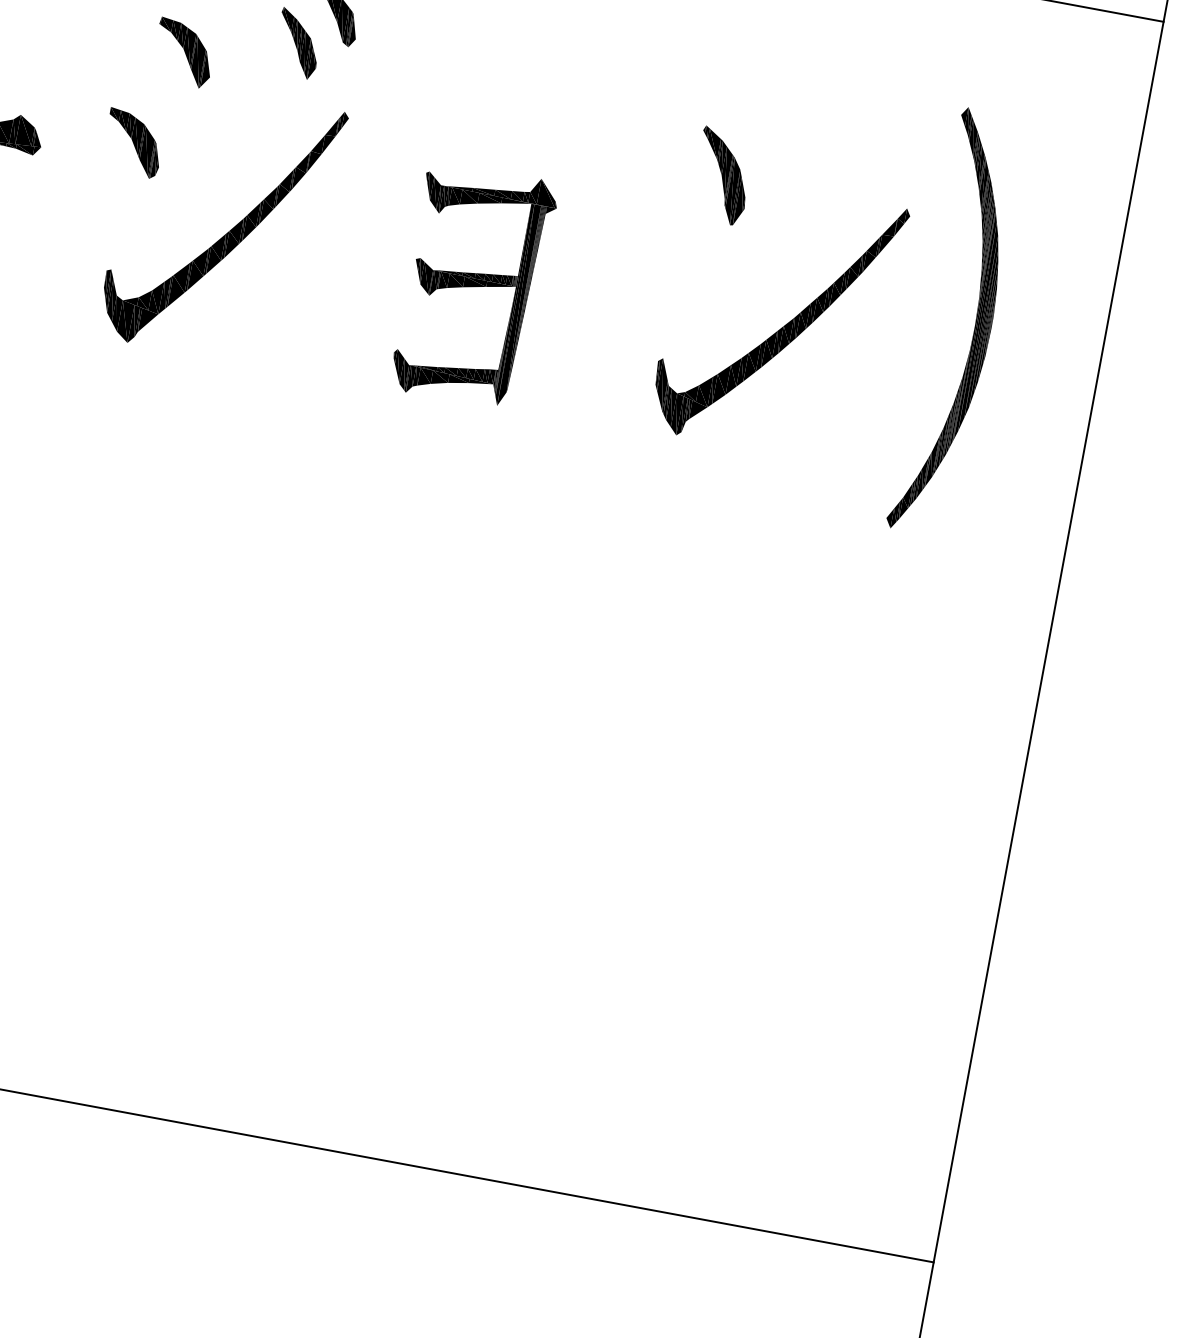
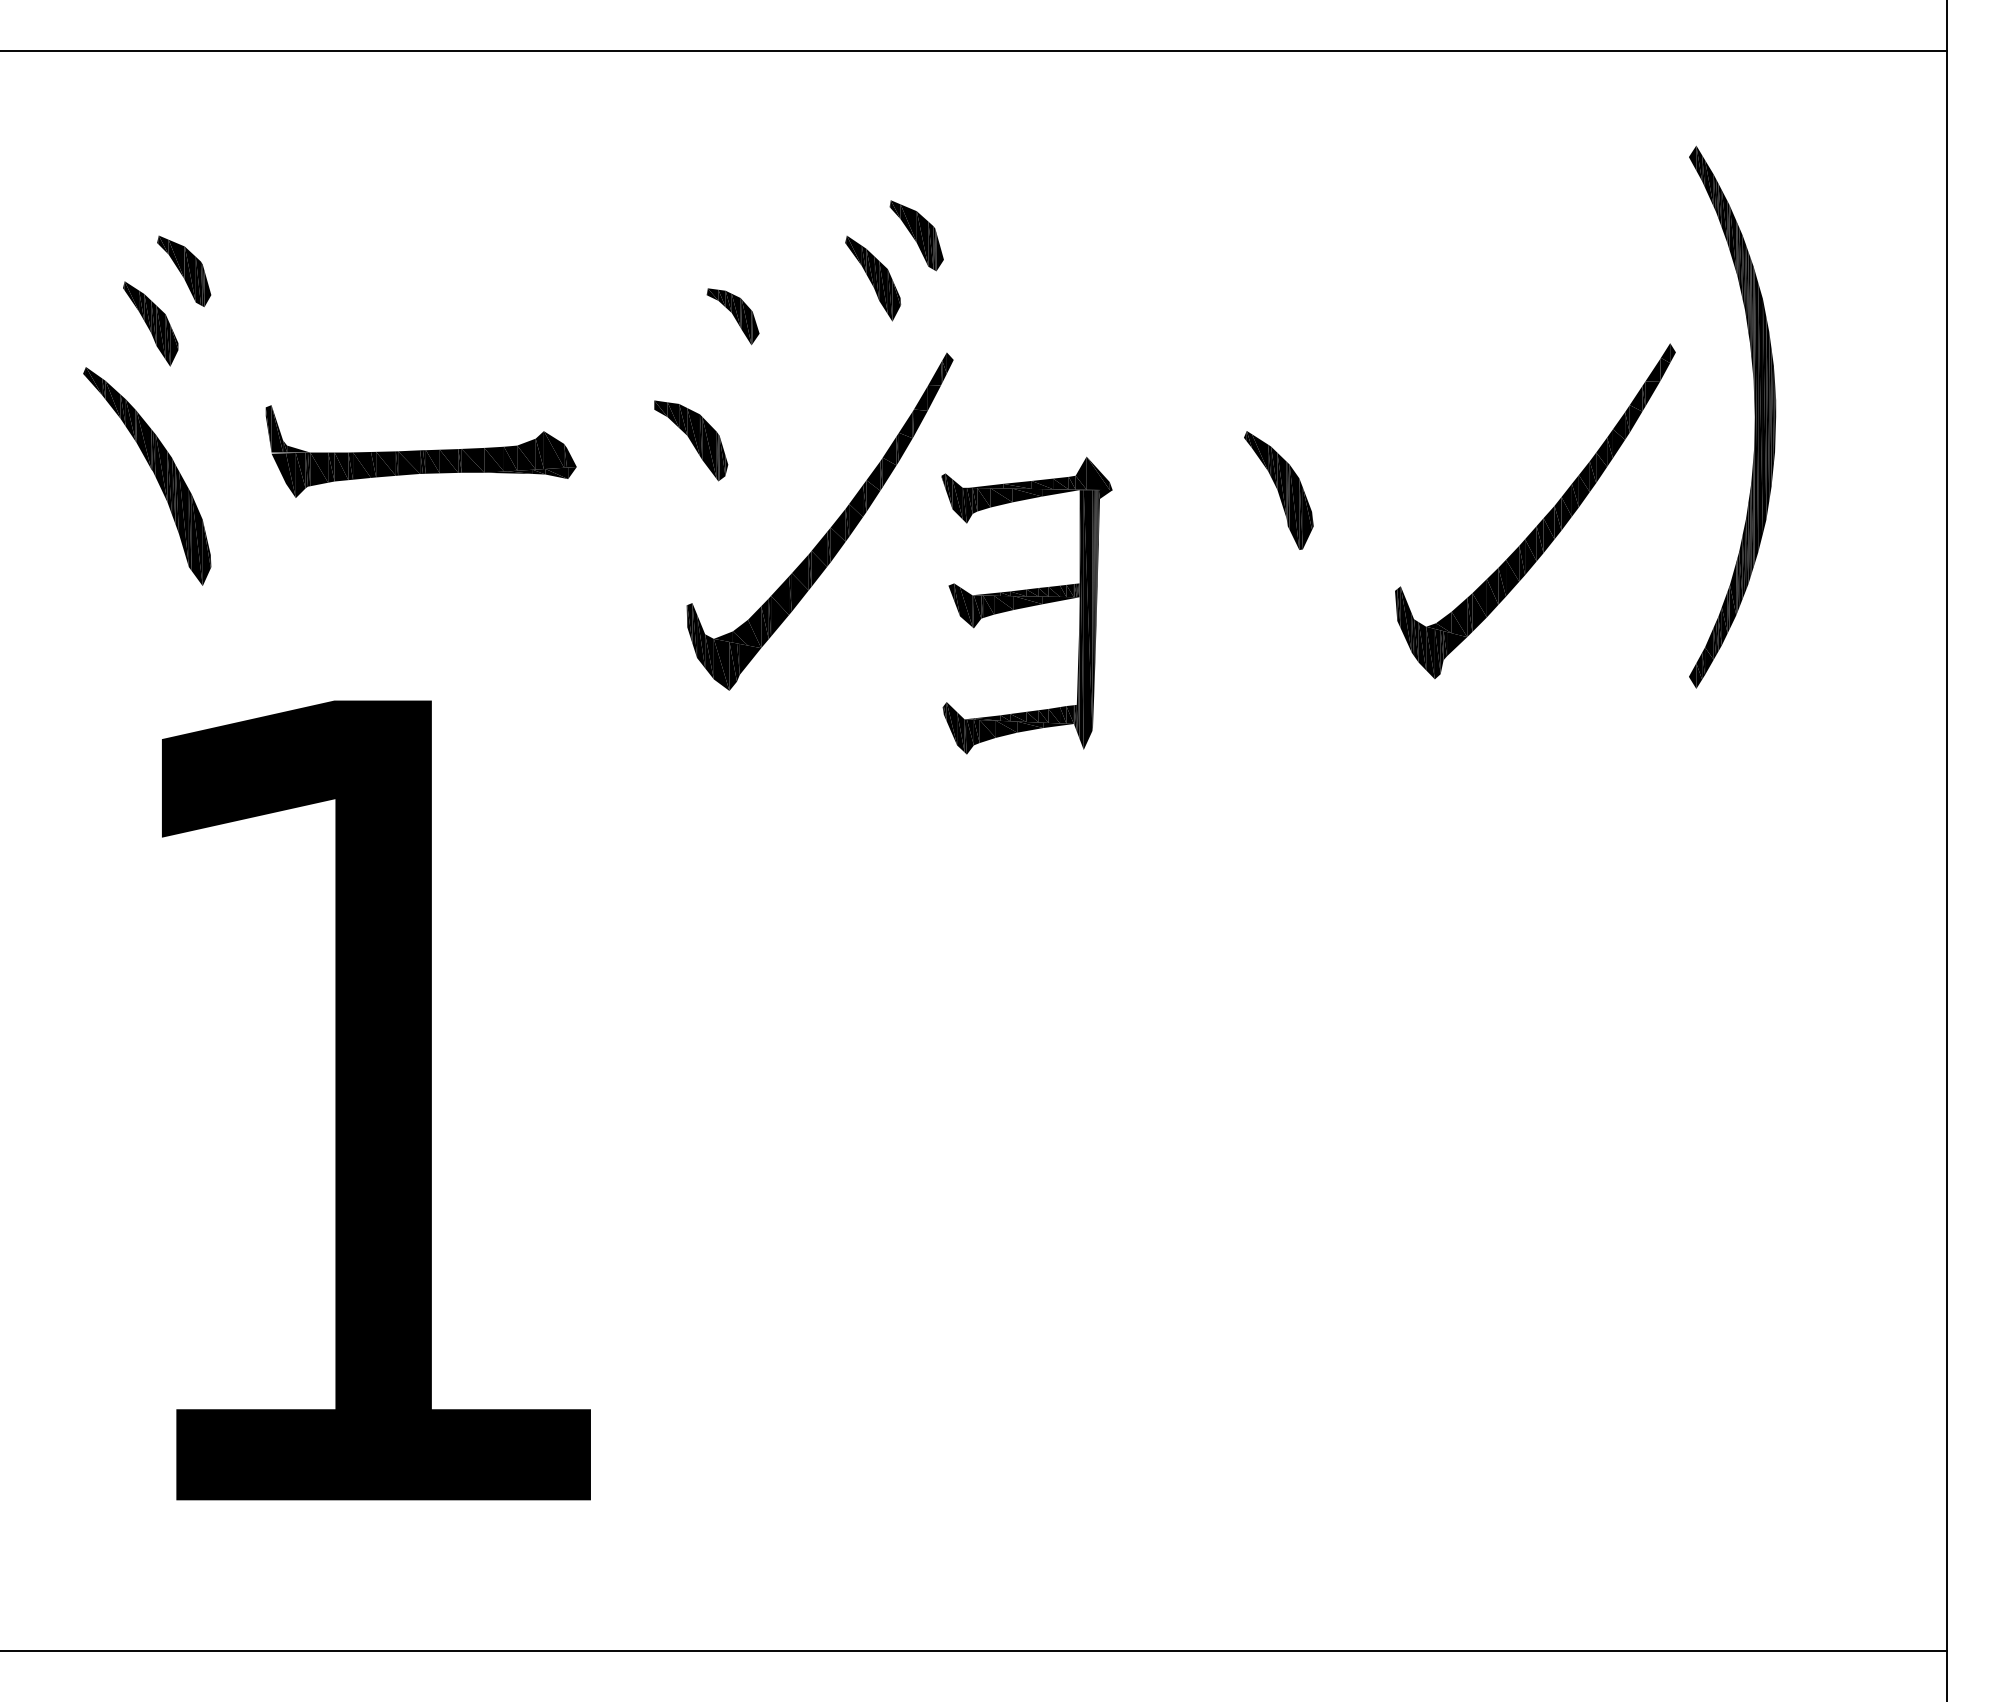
part: (183, 53) -> (732, 316), size x0.7
part: (722, 176) -> (1278, 490), moved
part: (473, 285) -> (1026, 605), moved
part: (974, 325) -> (1754, 416), moved

